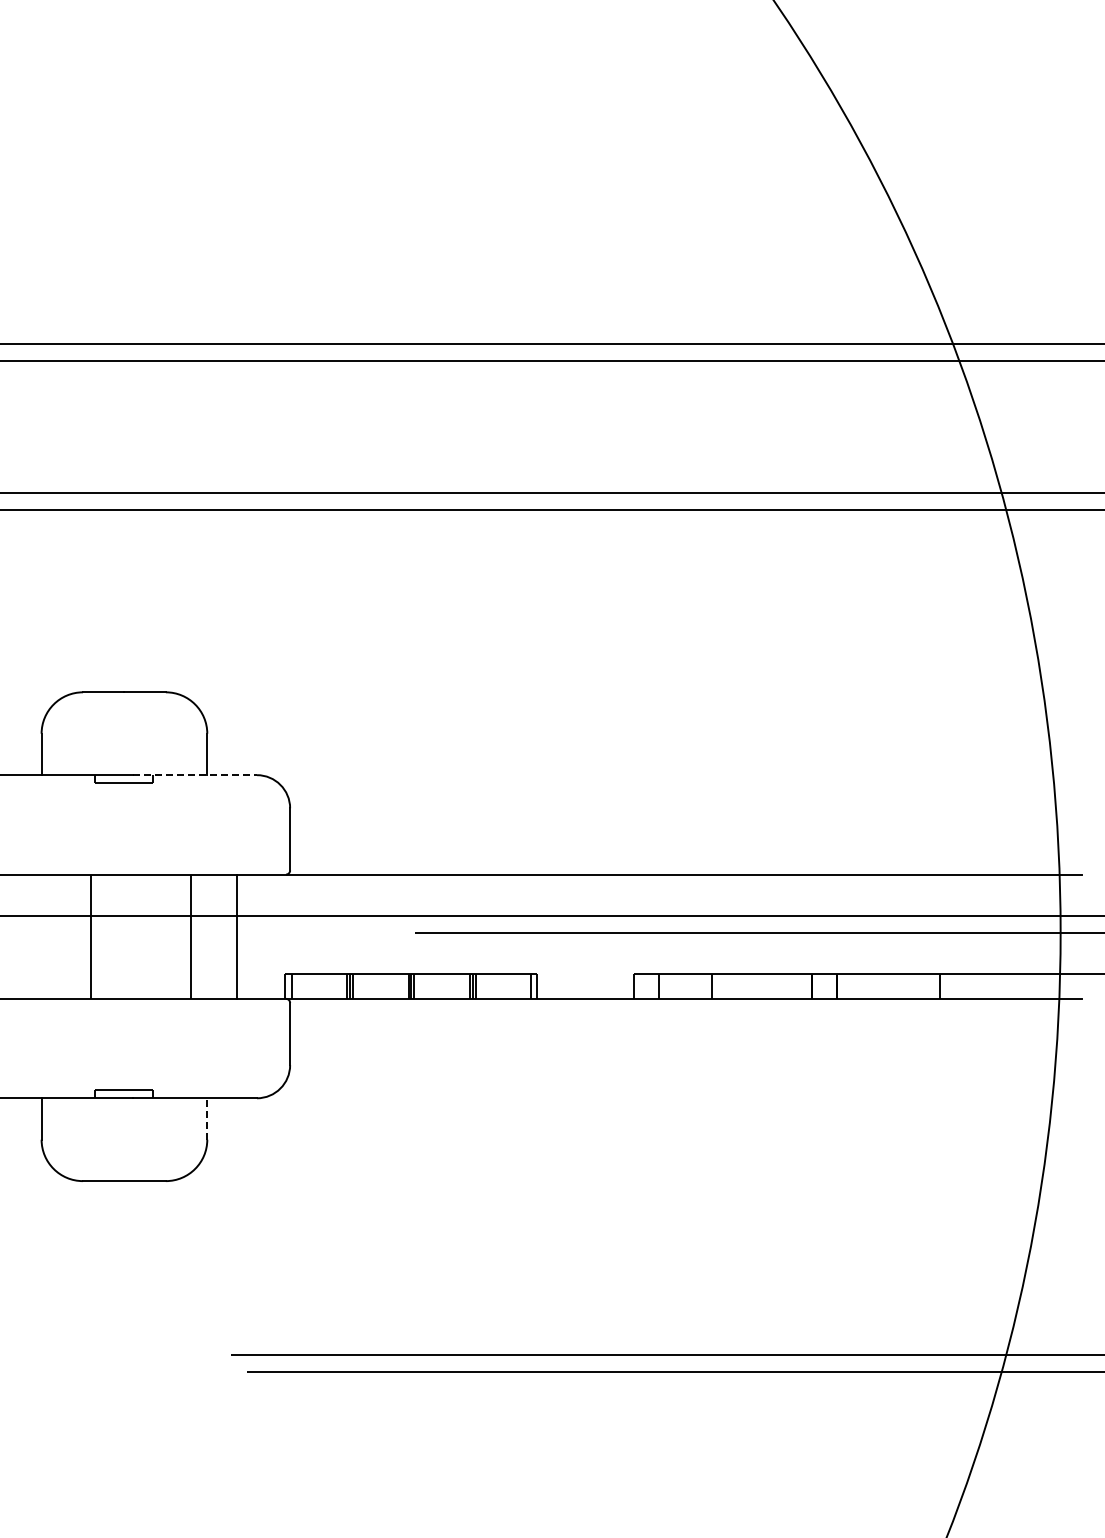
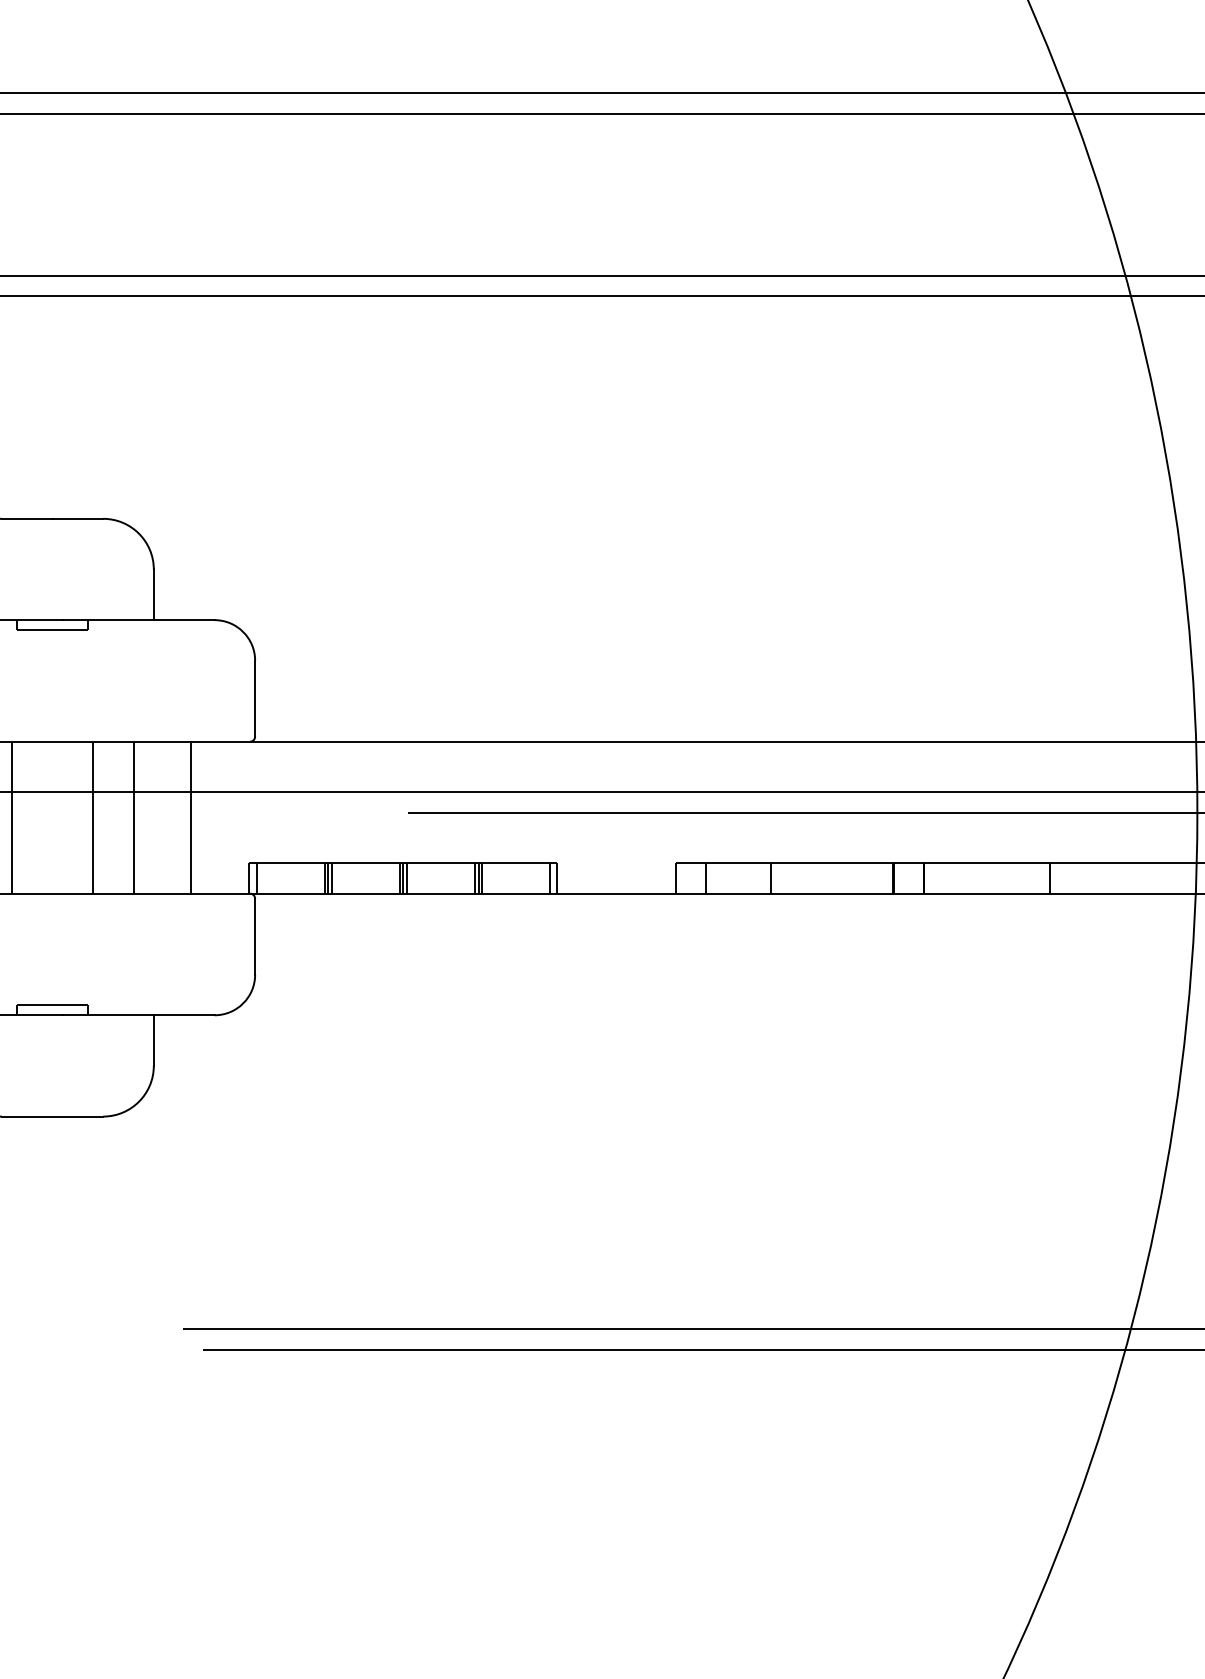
line: (195, 775) -> (139, 620), dashed -> solid
line: (157, 936) -> (92, 817), added
line: (207, 1118) -> (154, 1040), dashed -> solid

